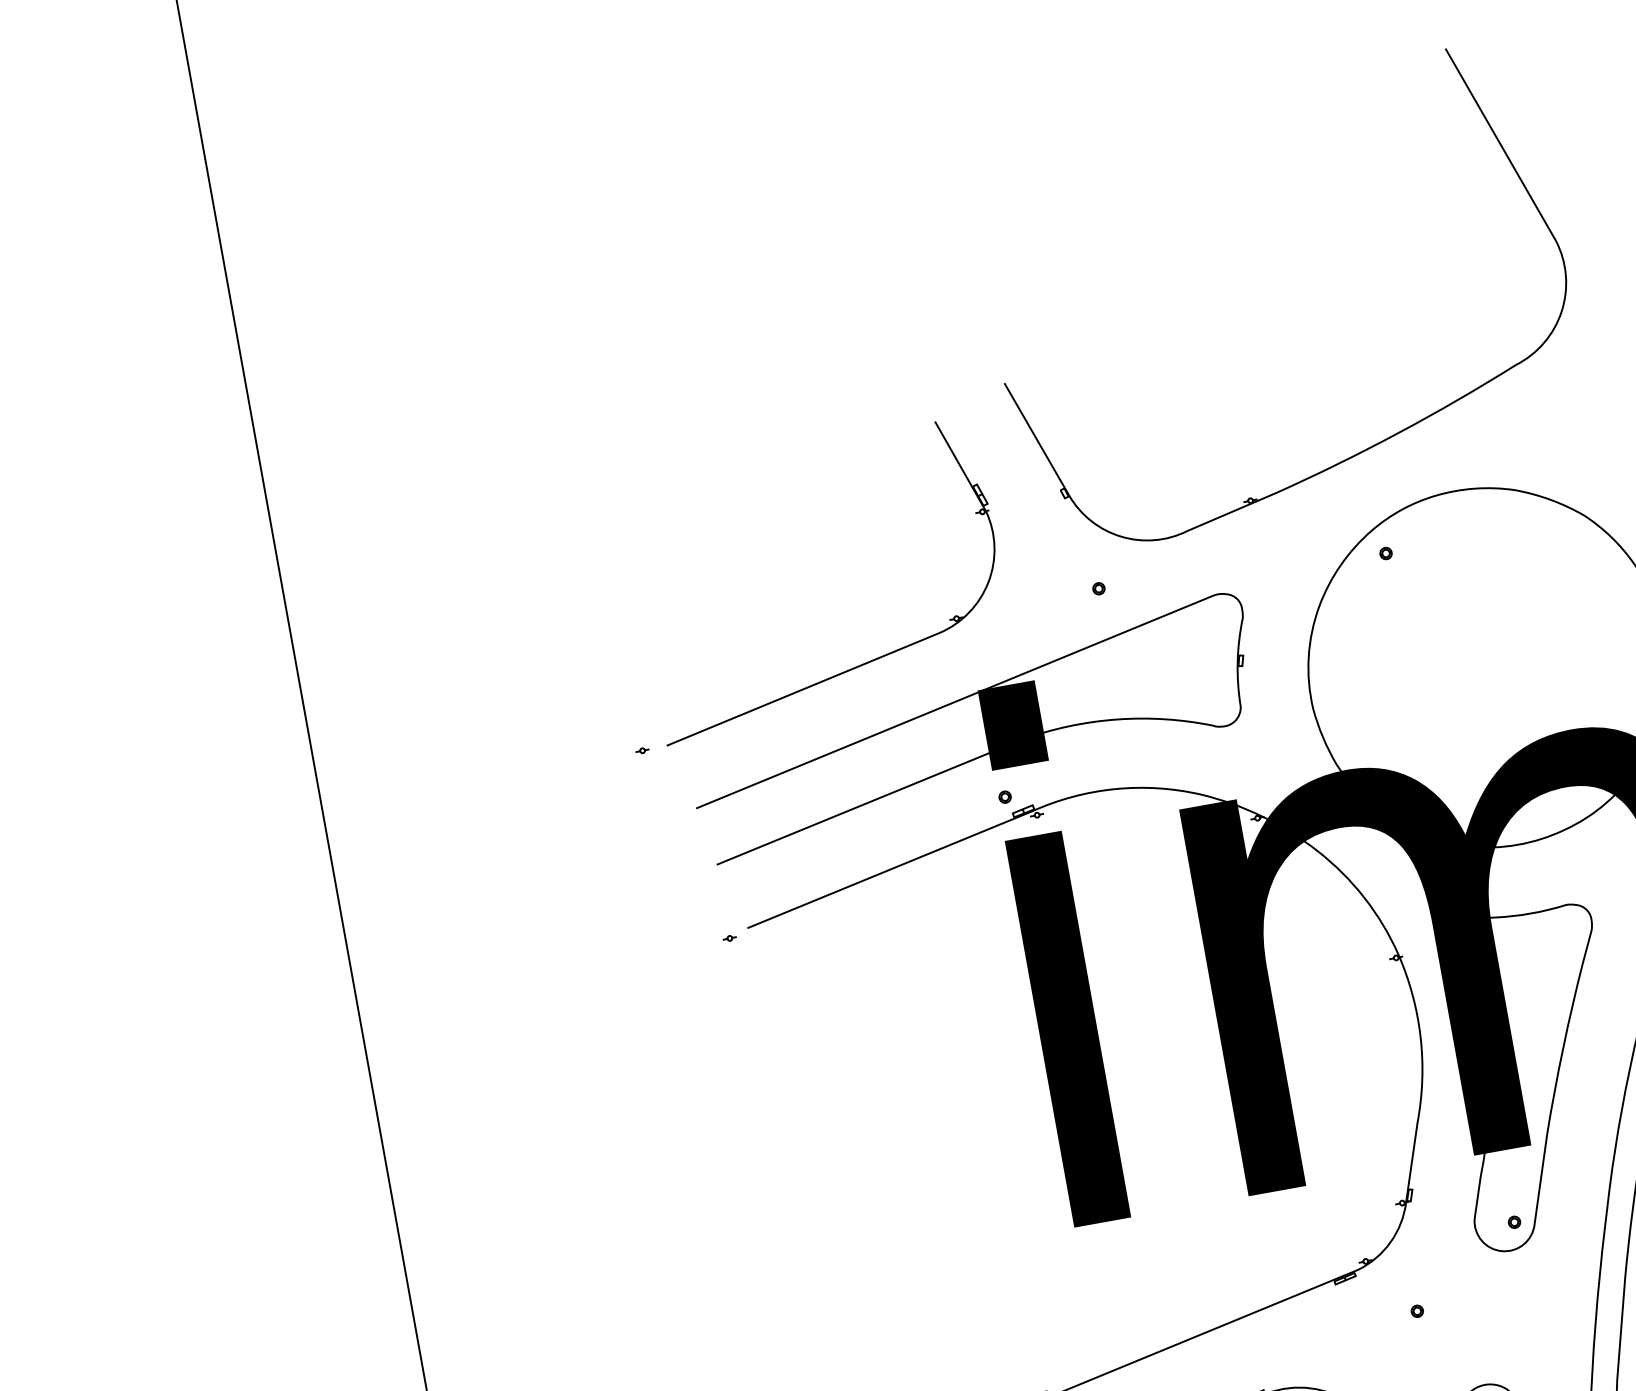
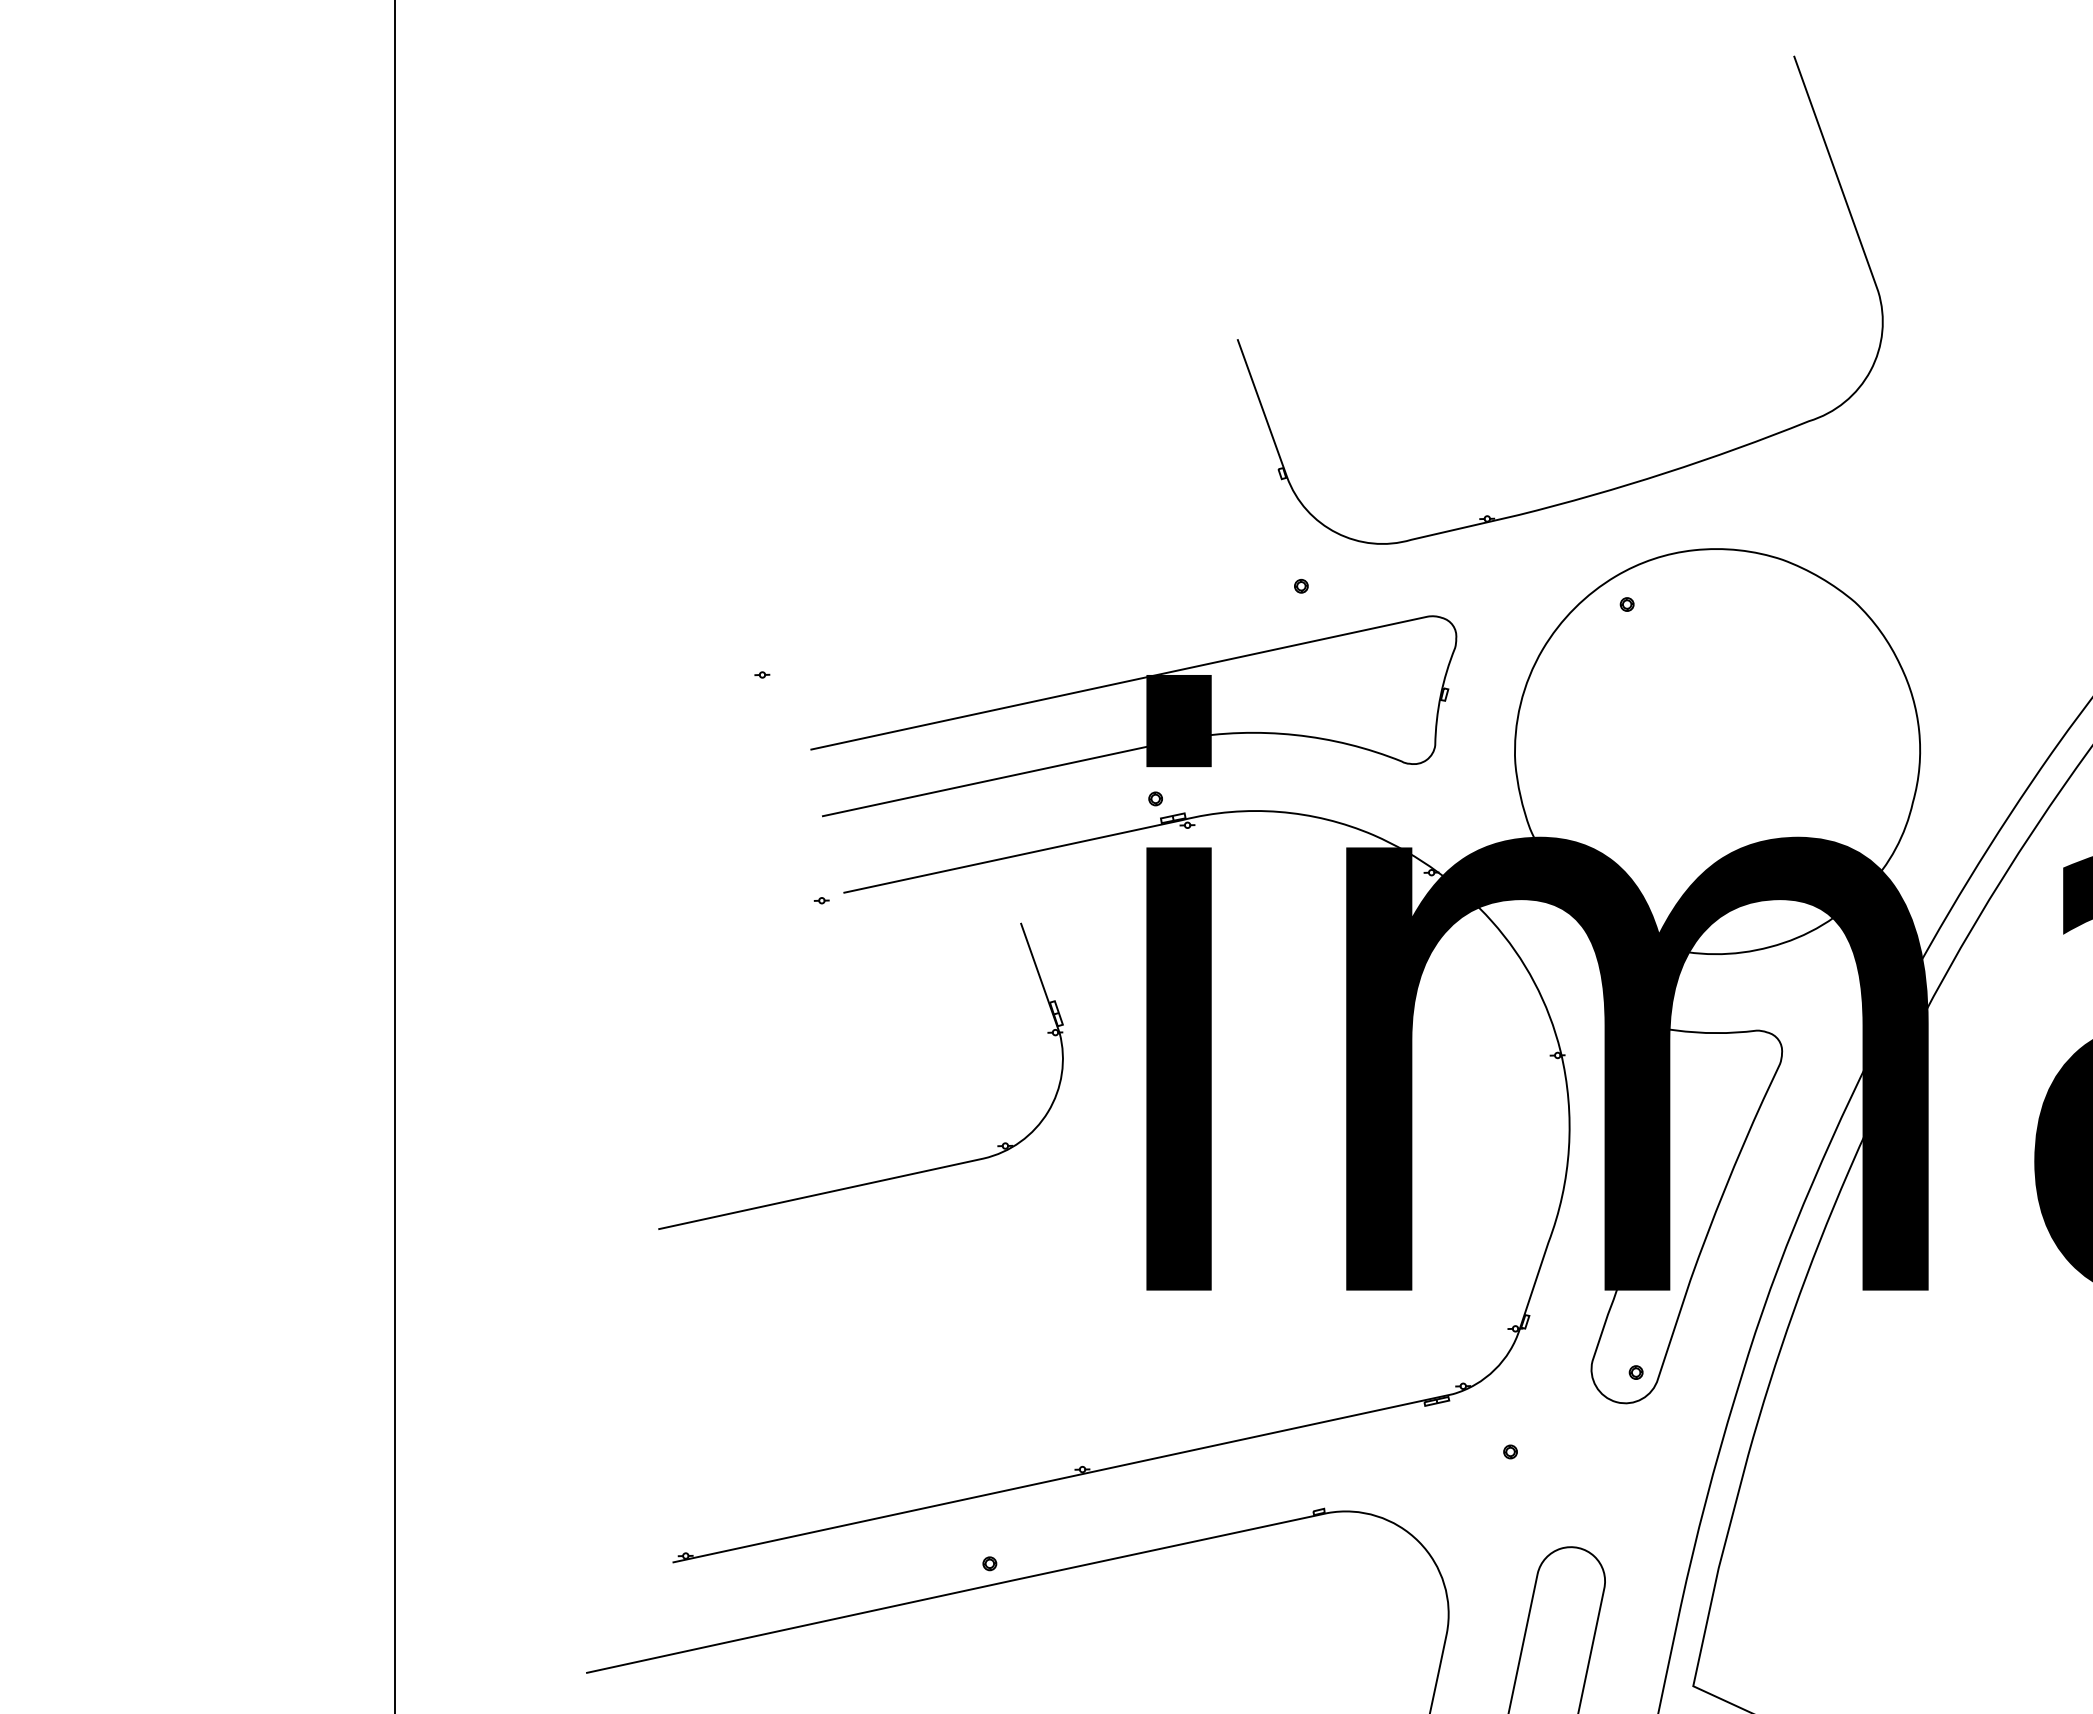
part: (853, 667) -> (881, 1179), moved

